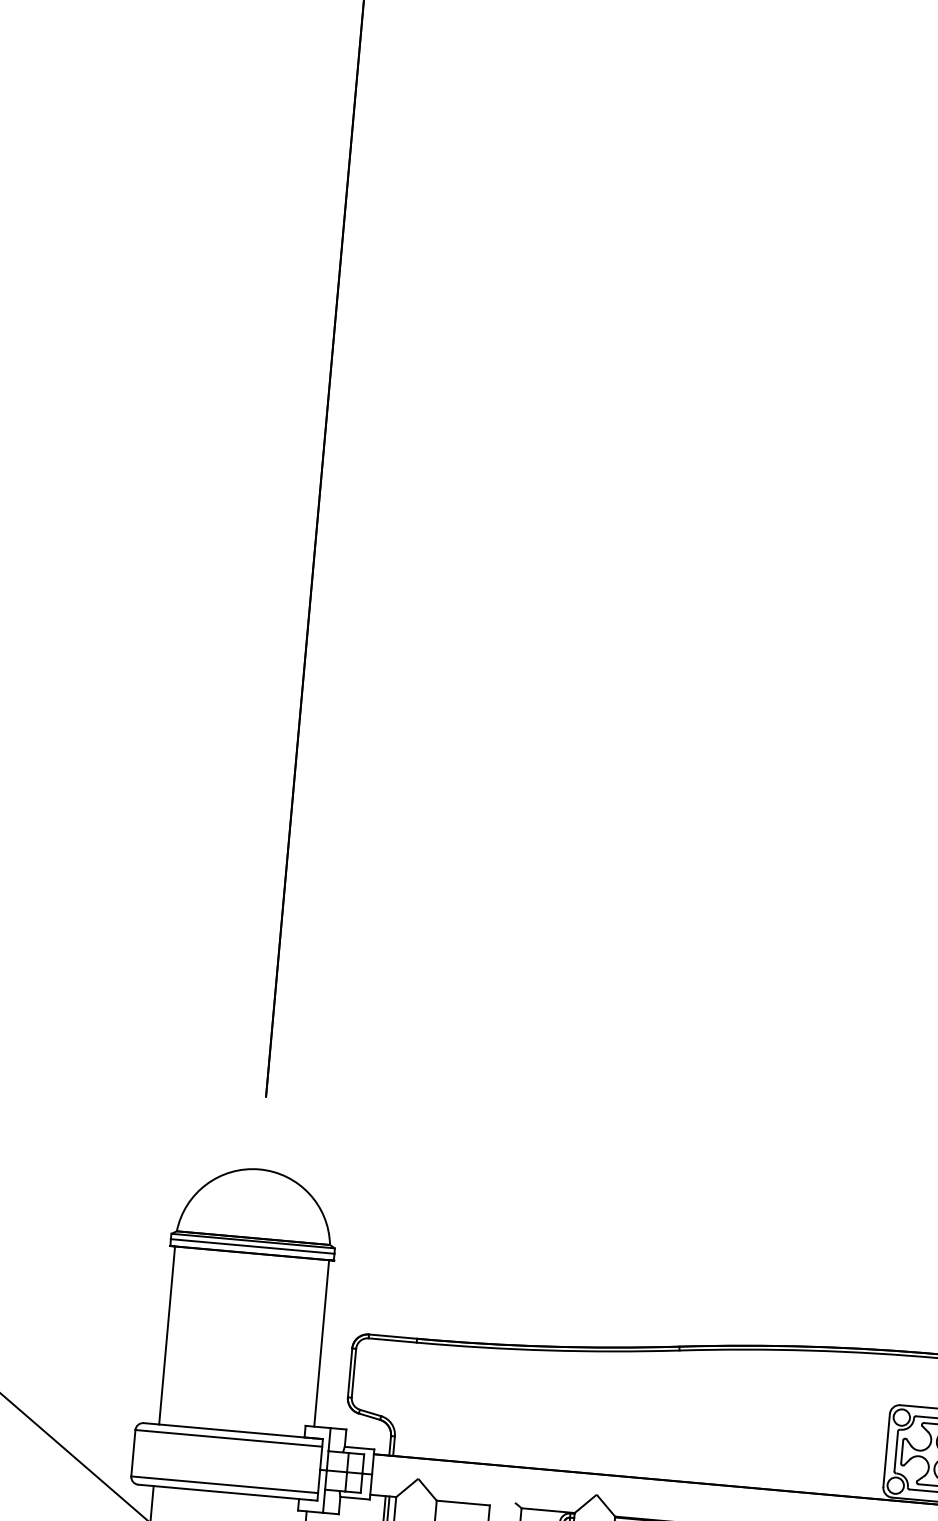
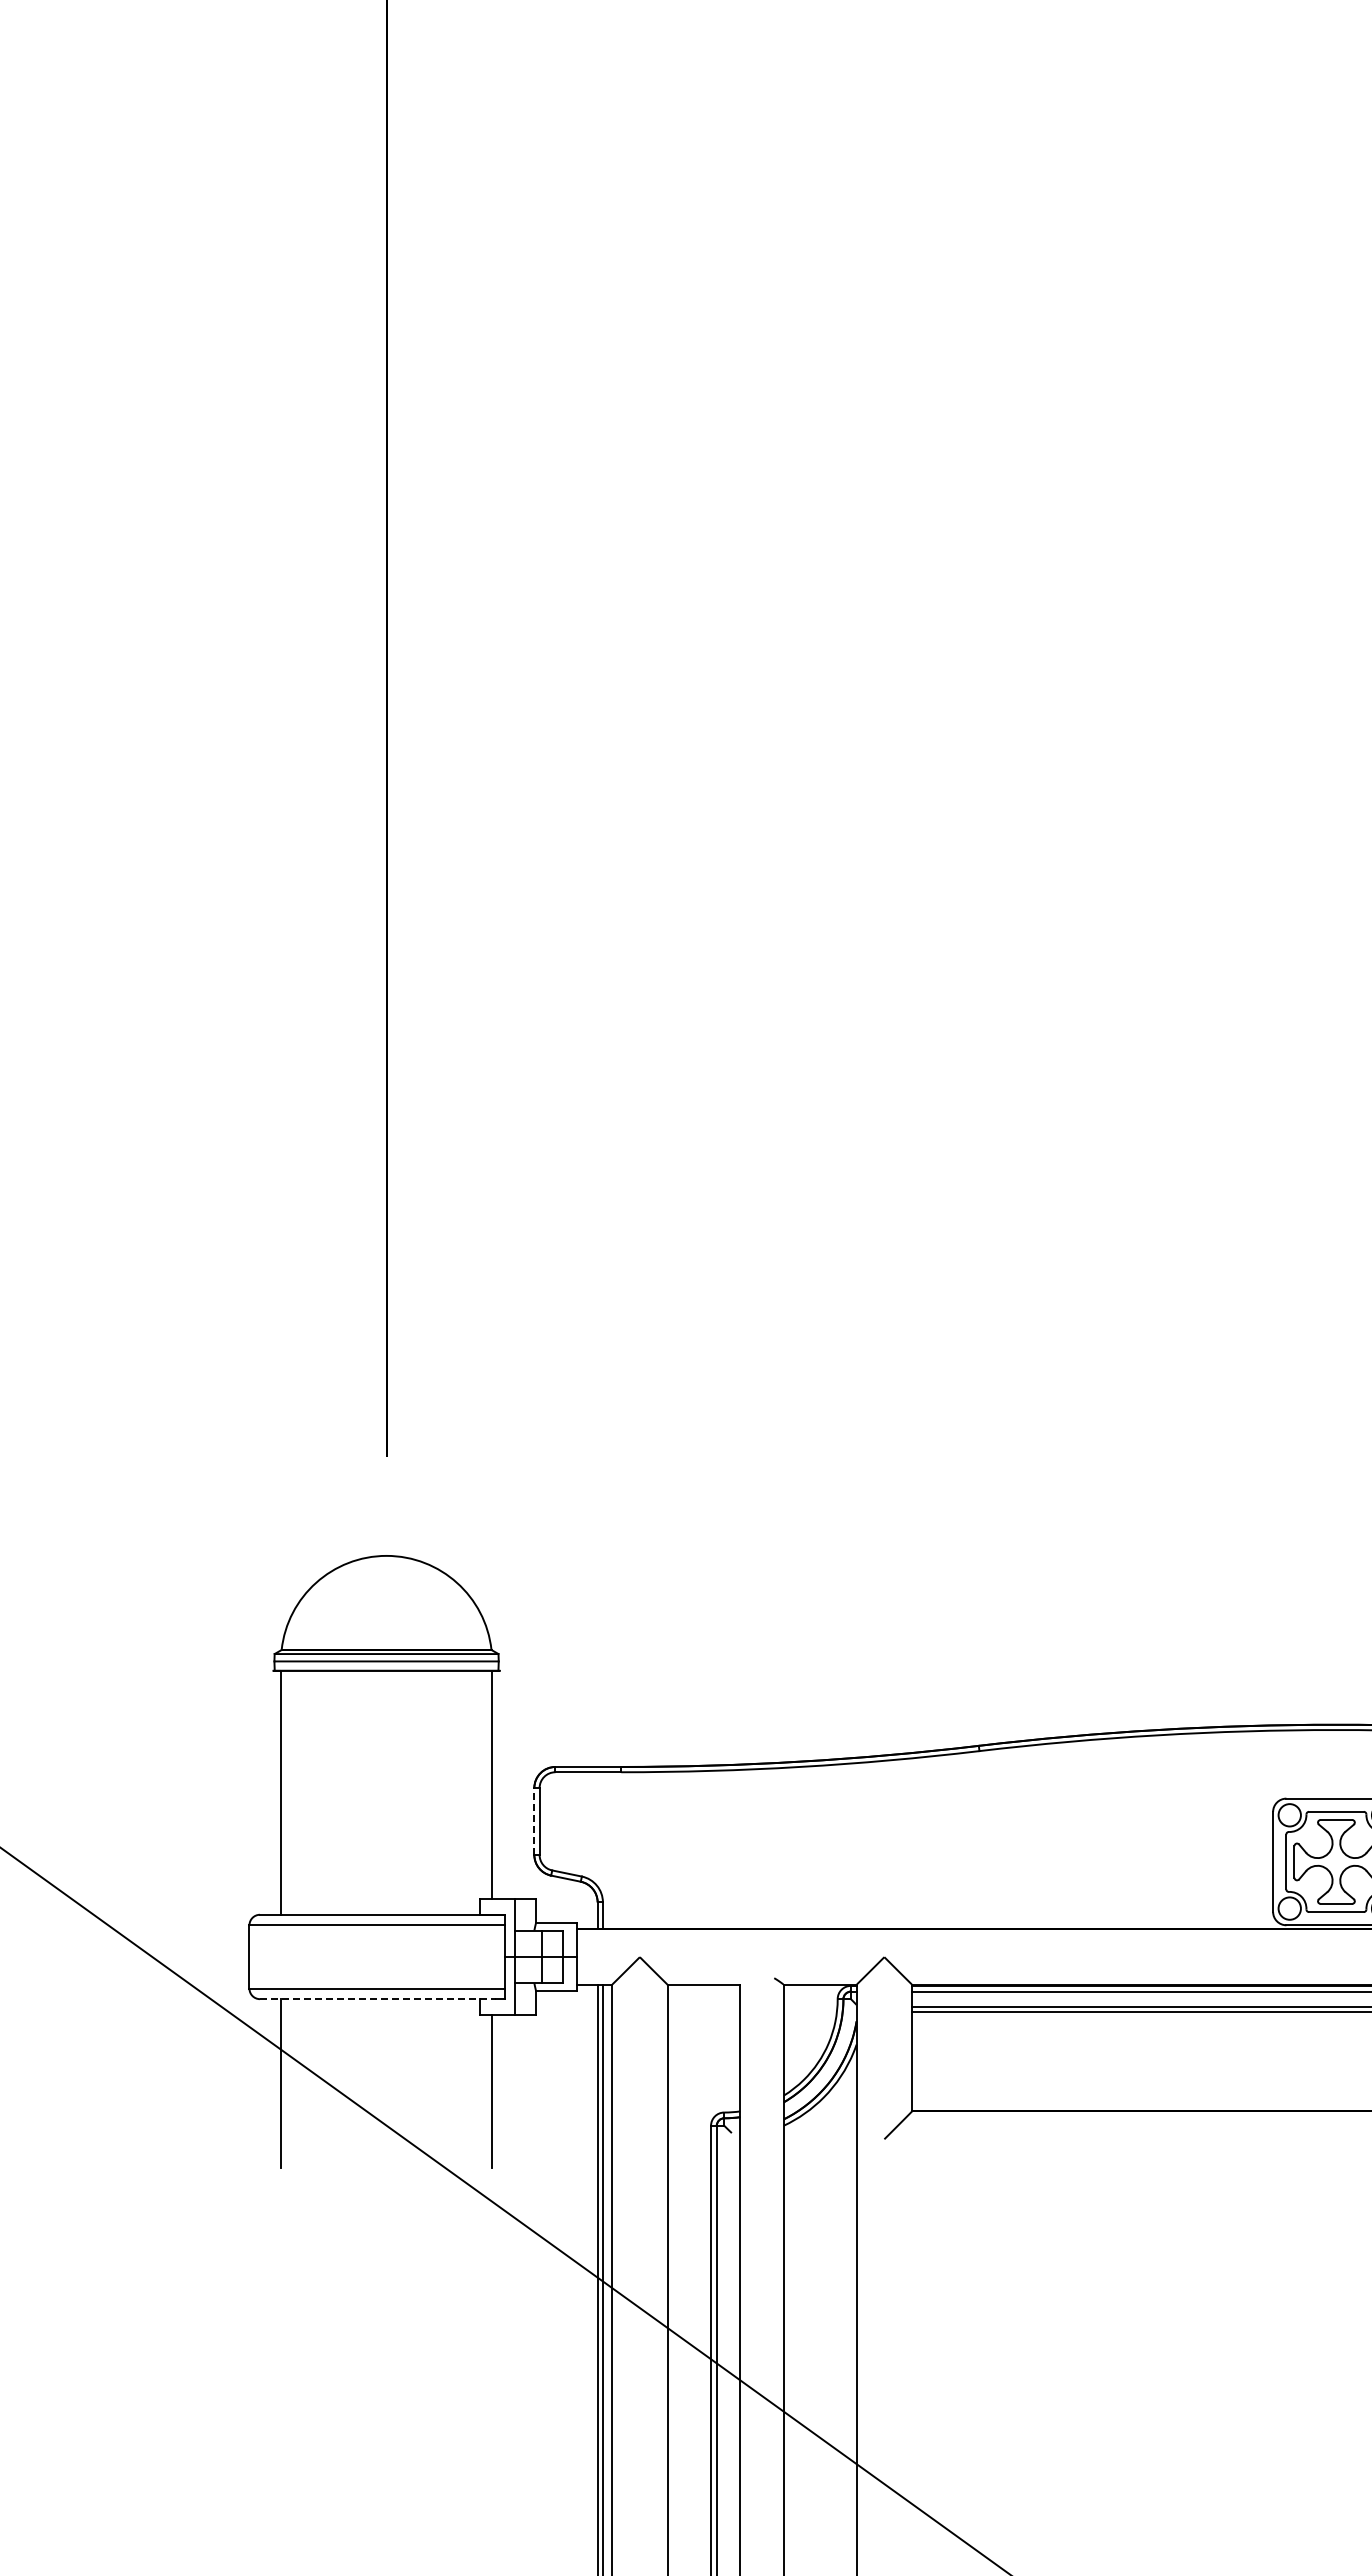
line: (350, 1372) -> (534, 1821), solid -> dashed
line: (224, 1492) -> (378, 1999), solid -> dashed

